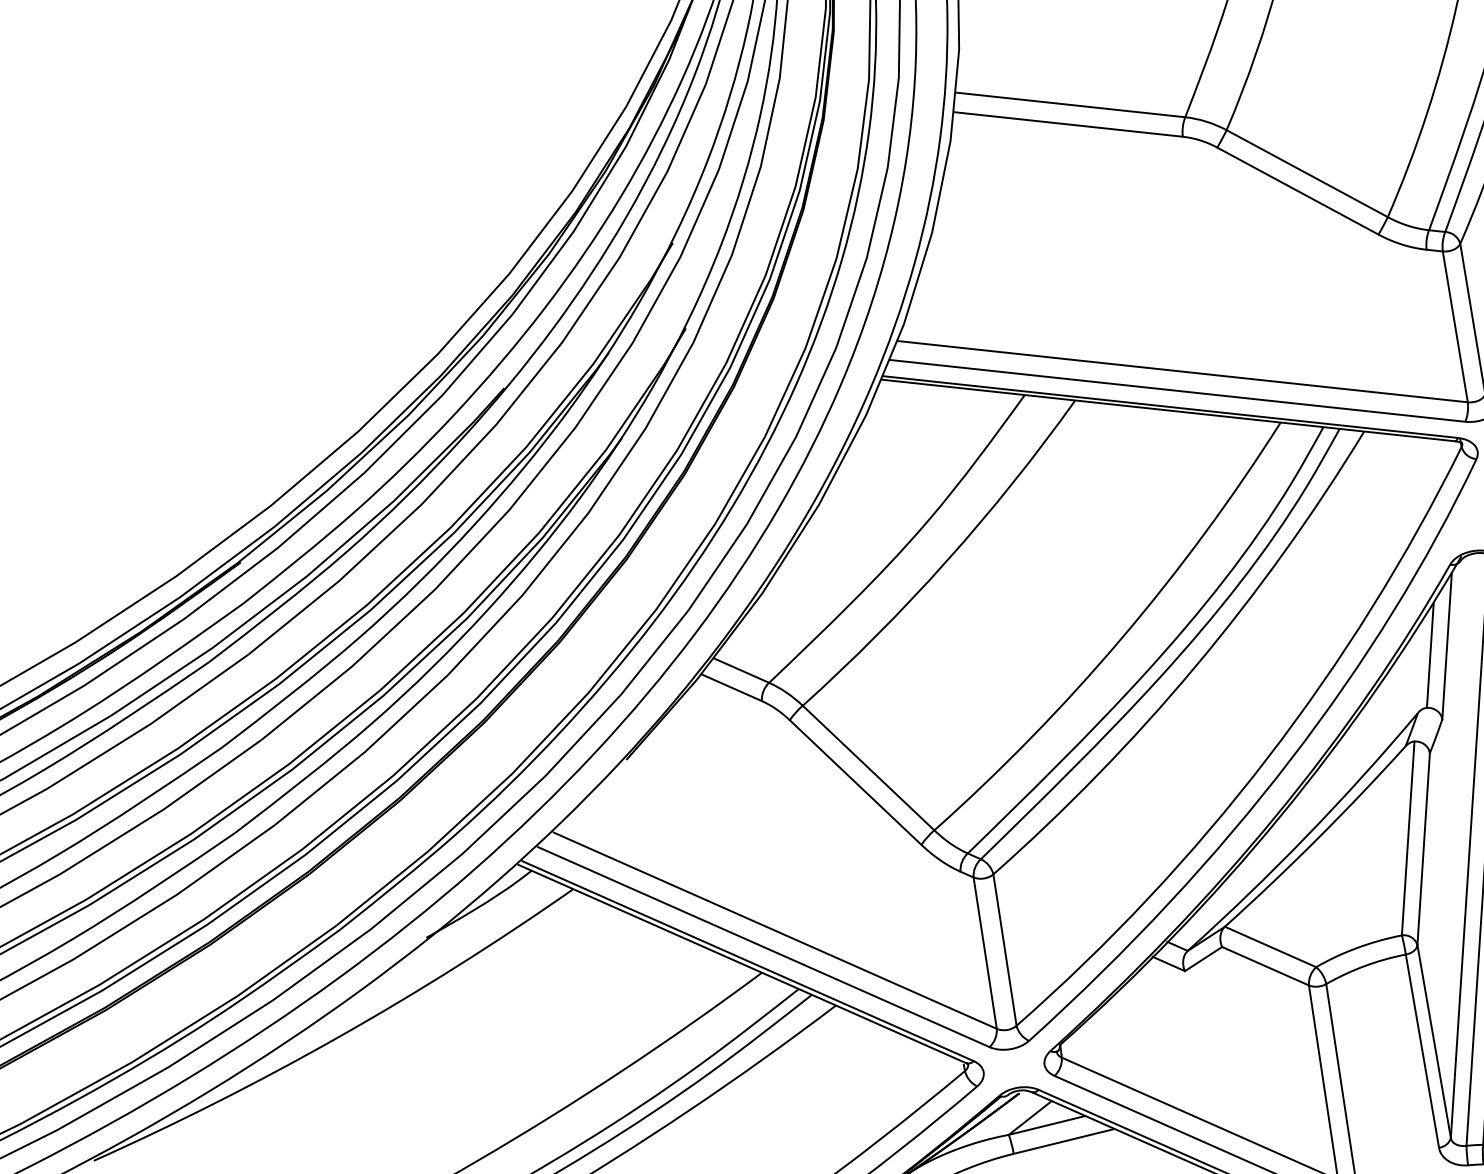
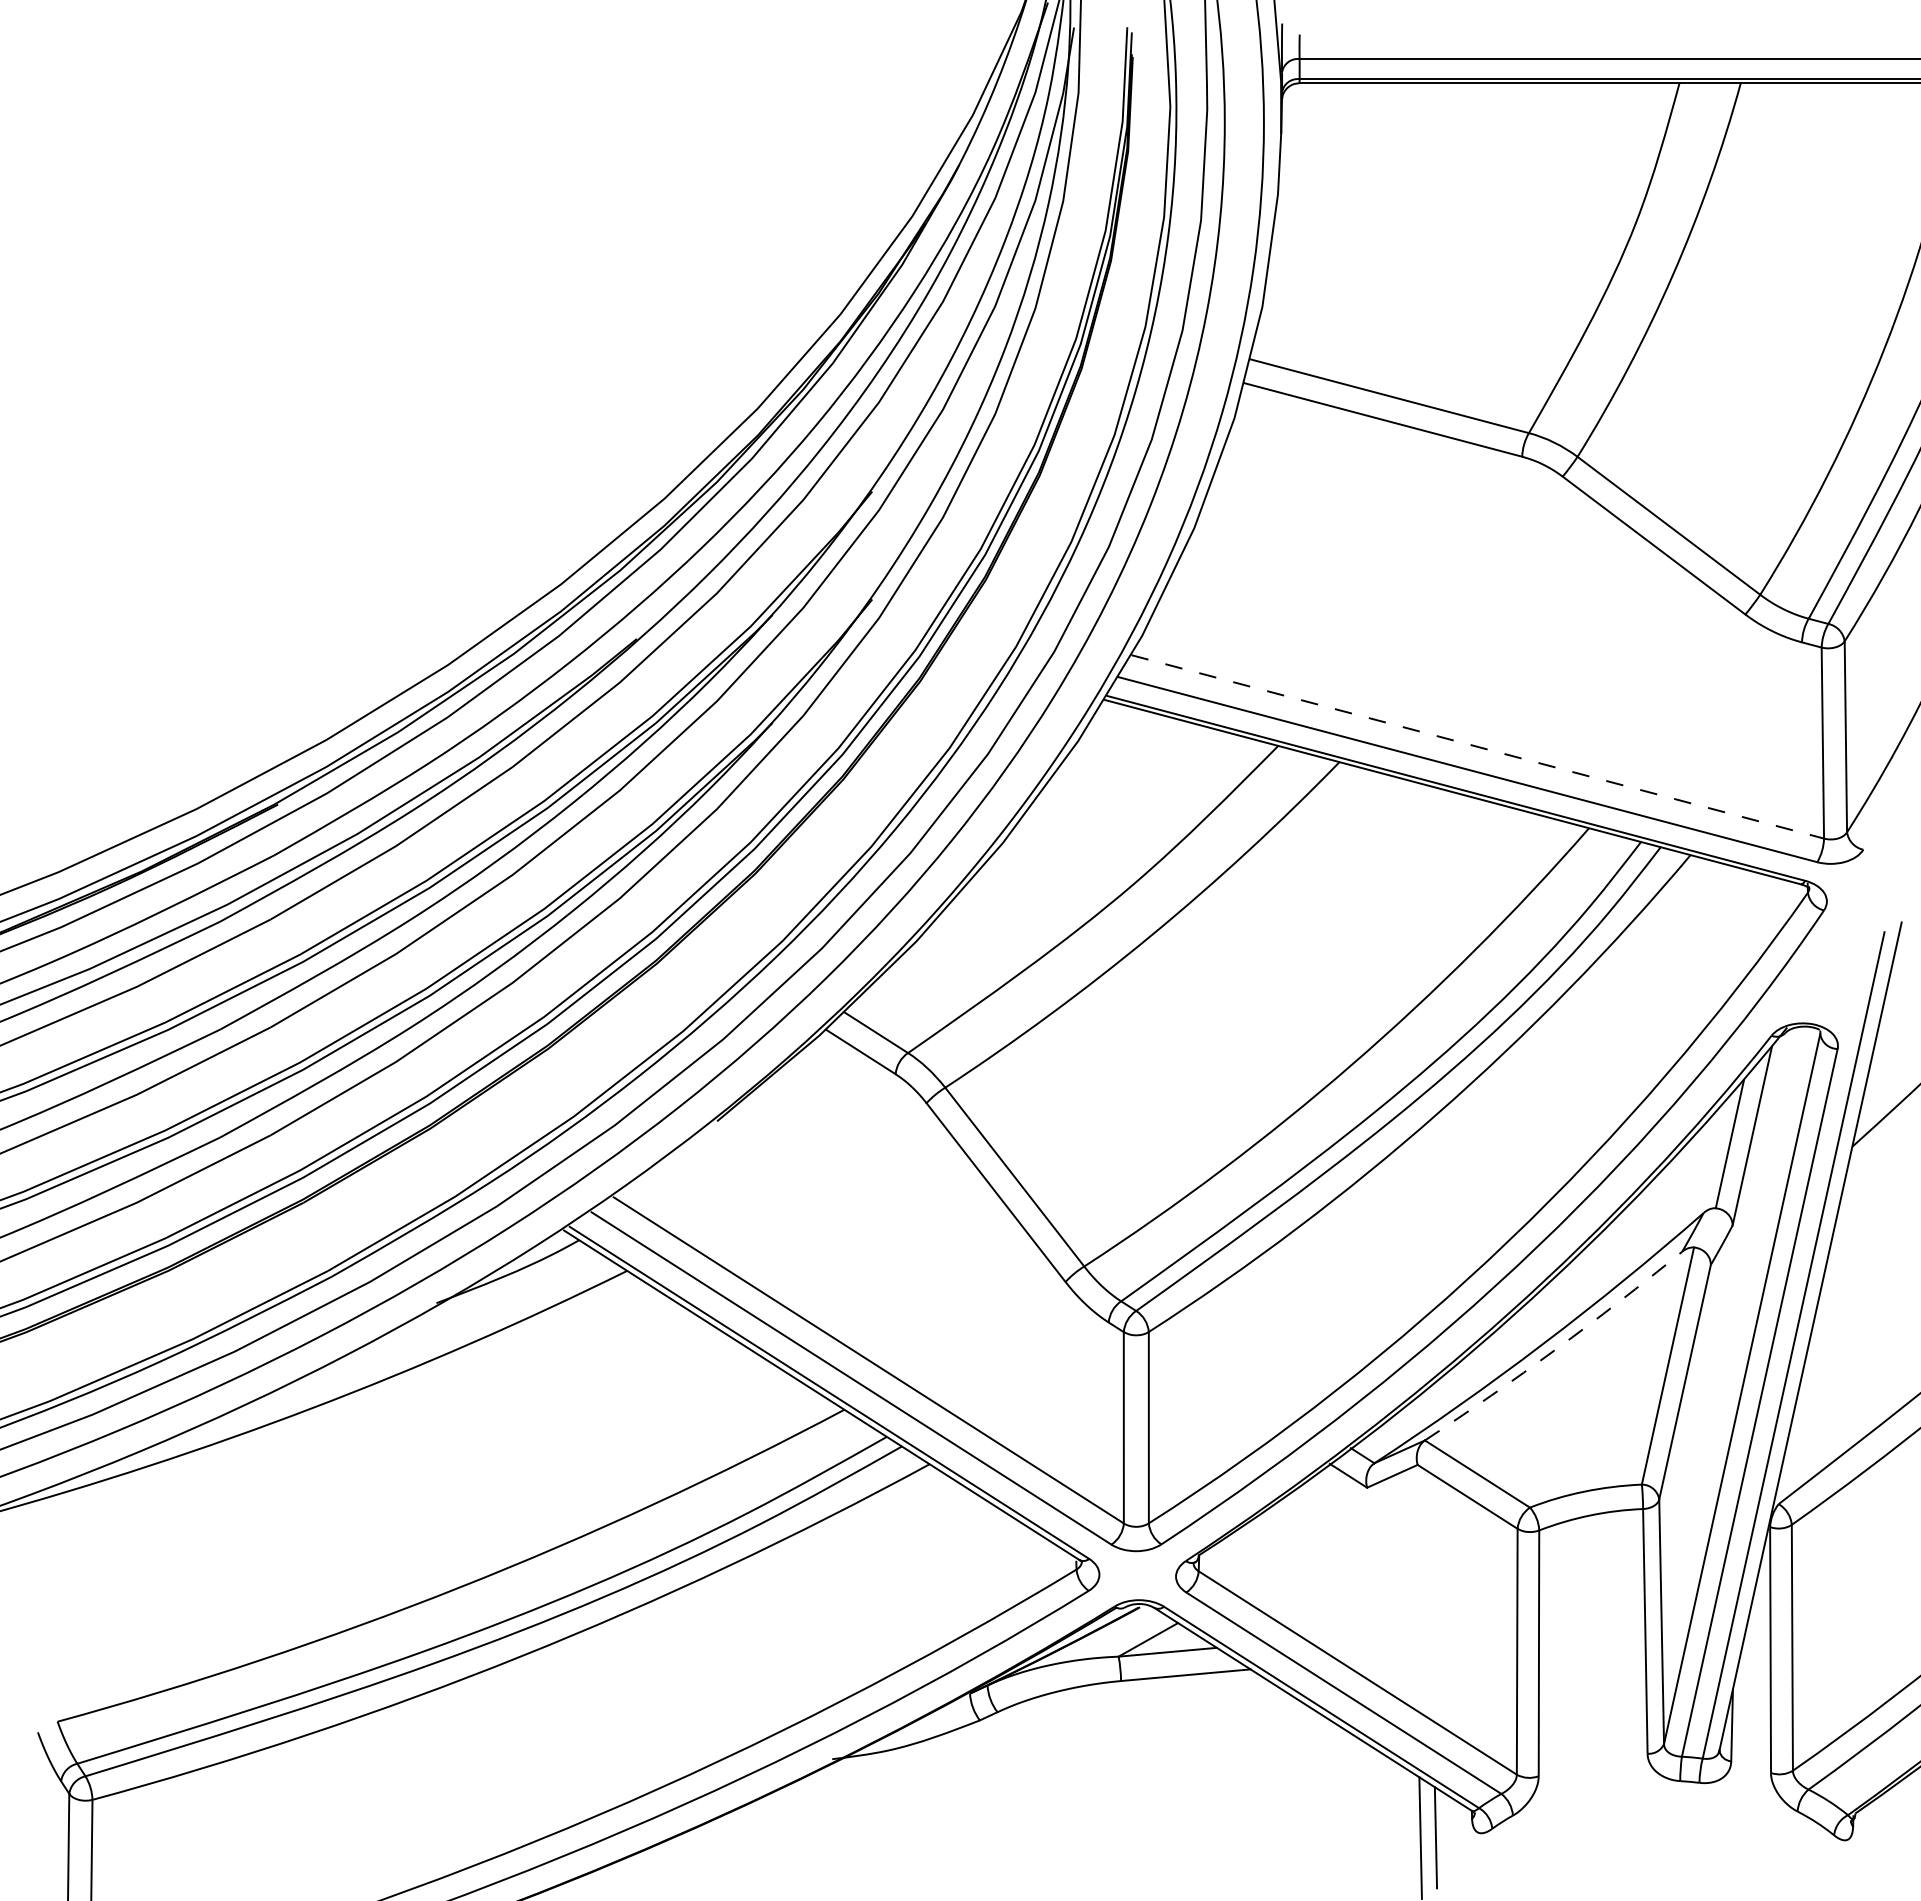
line: (1183, 372) -> (1478, 747), solid -> dashed
arc: (1317, 838) -> (1555, 1349), solid -> dashed

